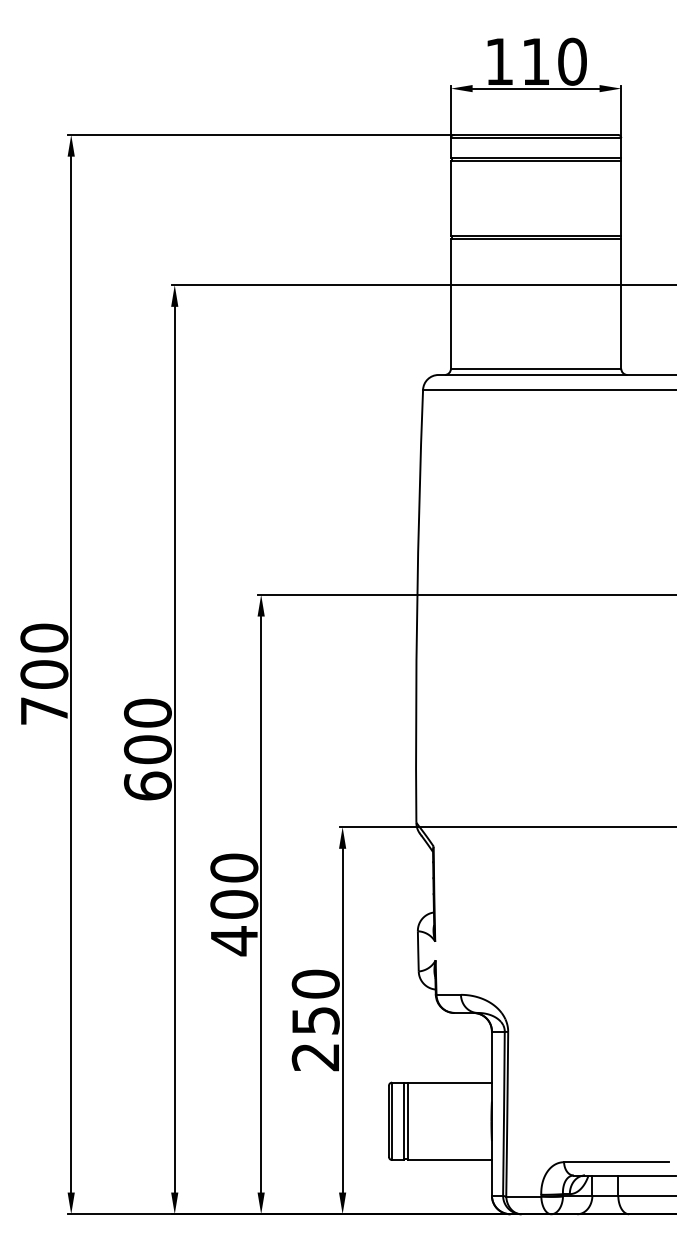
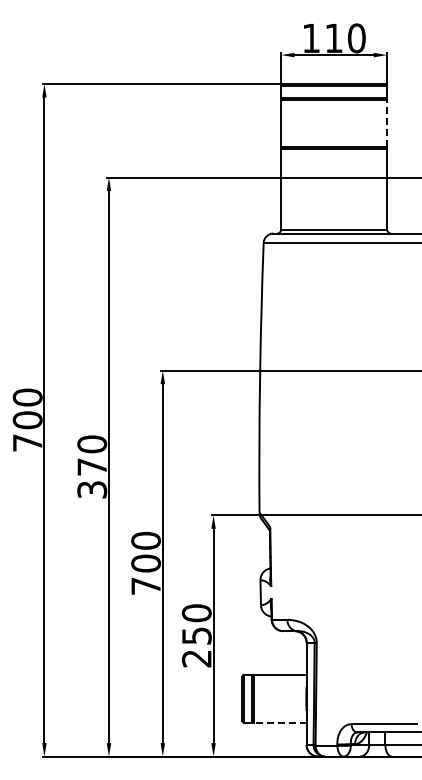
line: (621, 198) -> (387, 123), solid -> dashed
text: (148, 768) -> (92, 478), 600 -> 370
text: (233, 941) -> (145, 586), 400 -> 700
line: (448, 1159) -> (279, 722), solid -> dashed

